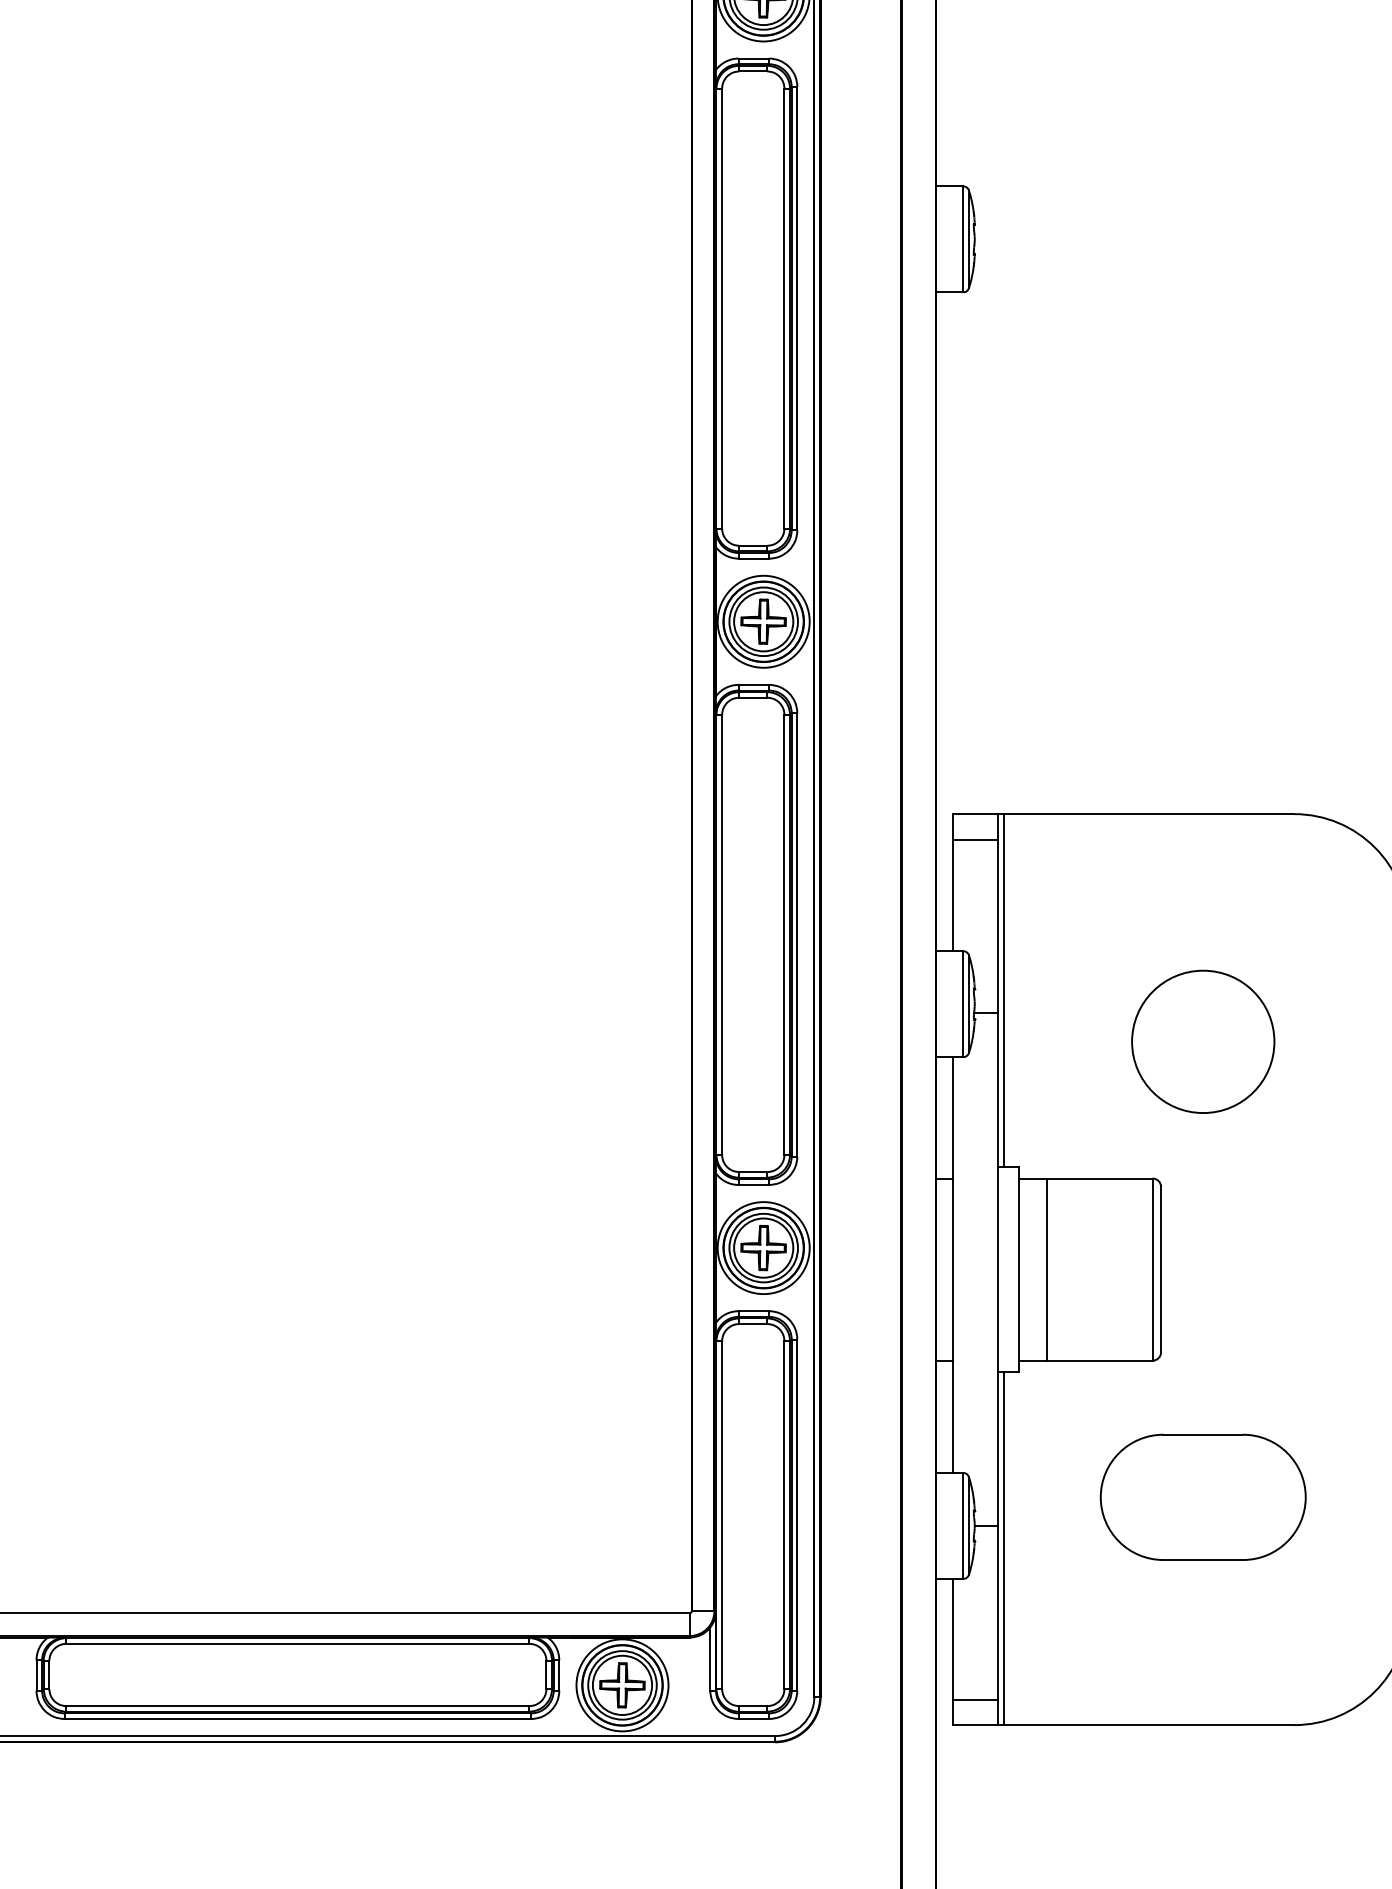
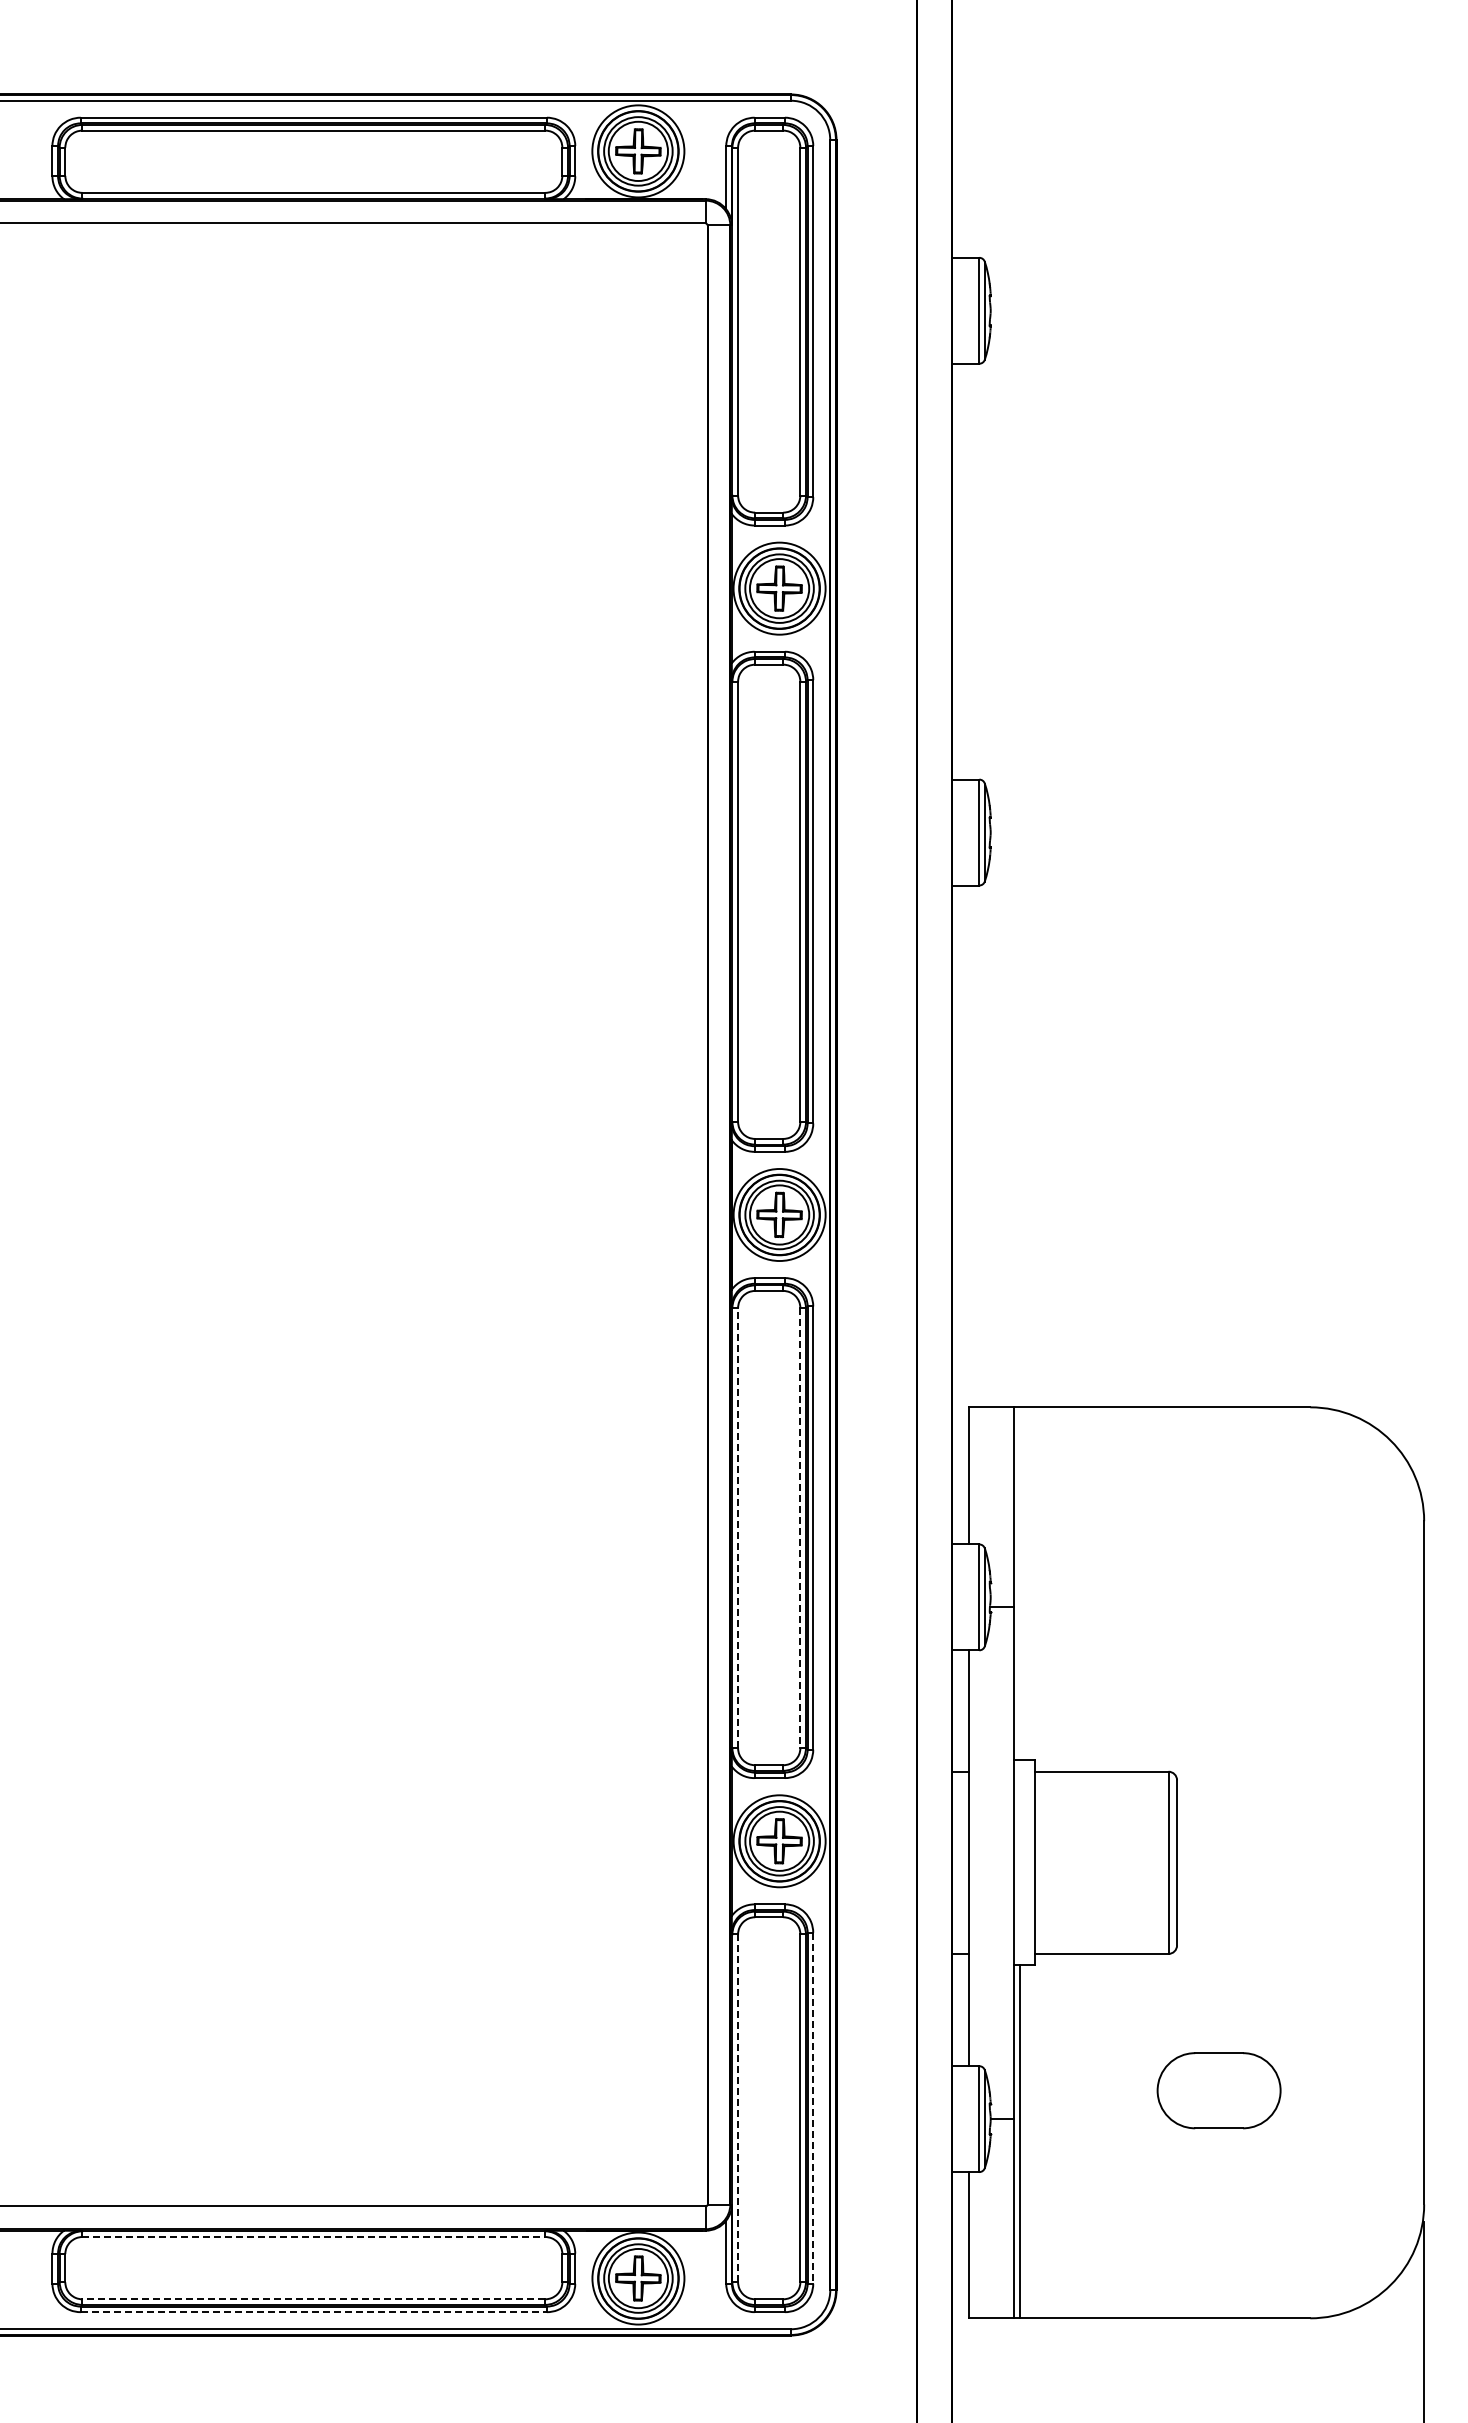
line: (975, 839) -> (991, 1432), removed
line: (722, 934) -> (738, 1527), solid -> dashed
line: (784, 935) -> (800, 1528), solid -> dashed
line: (1003, 990) -> (1019, 1583), removed
circle: (1203, 1042) -> (1219, 1635), removed
line: (1047, 1269) -> (1063, 1862), removed
part: (1202, 1497) -> (1218, 2090), size x0.6
line: (722, 1515) -> (738, 2108), solid -> dashed
line: (797, 1515) -> (813, 2108), solid -> dashed
line: (298, 1644) -> (314, 2237), solid -> dashed
line: (975, 1699) -> (991, 2292), removed
line: (297, 1706) -> (313, 2299), solid -> dashed
line: (298, 1719) -> (314, 2312), solid -> dashed

